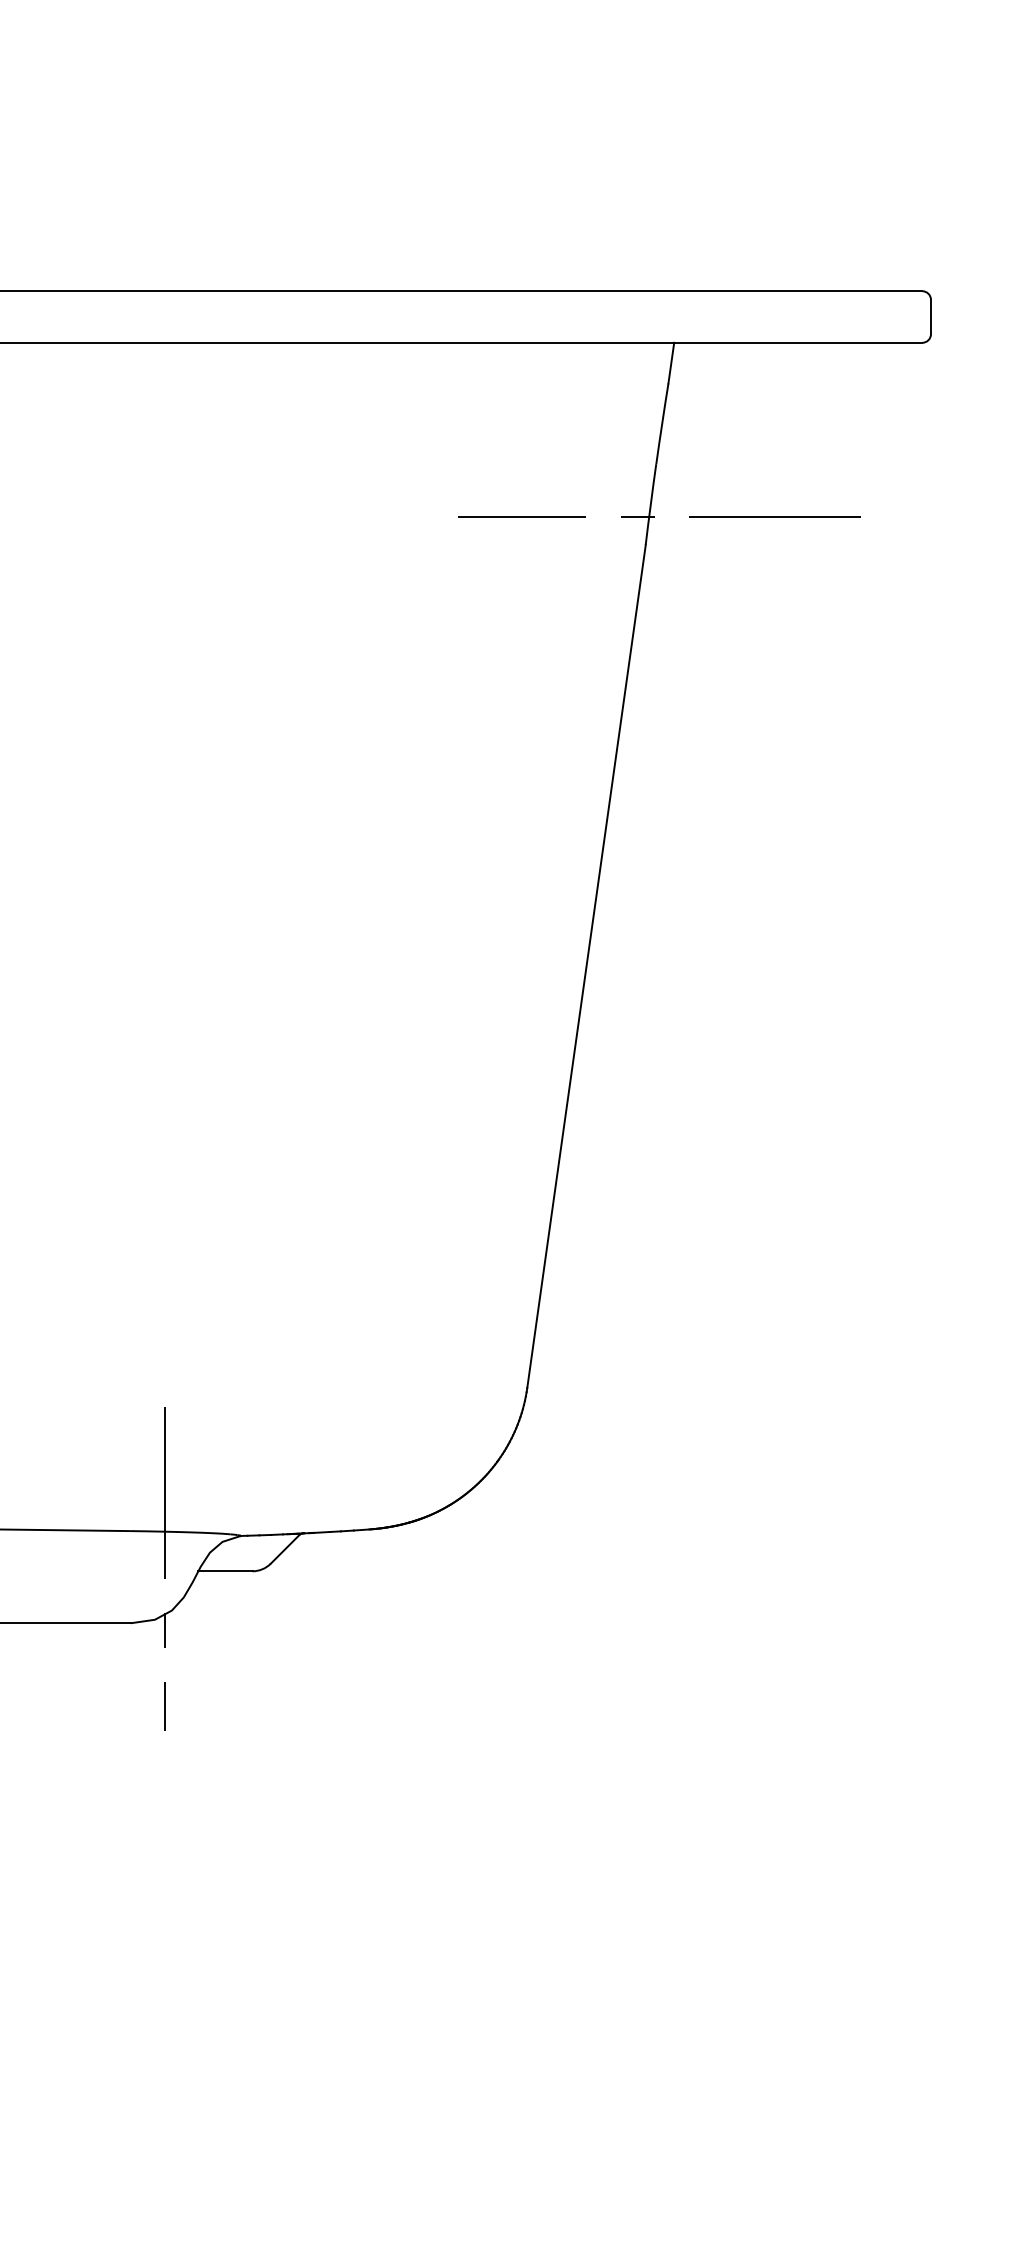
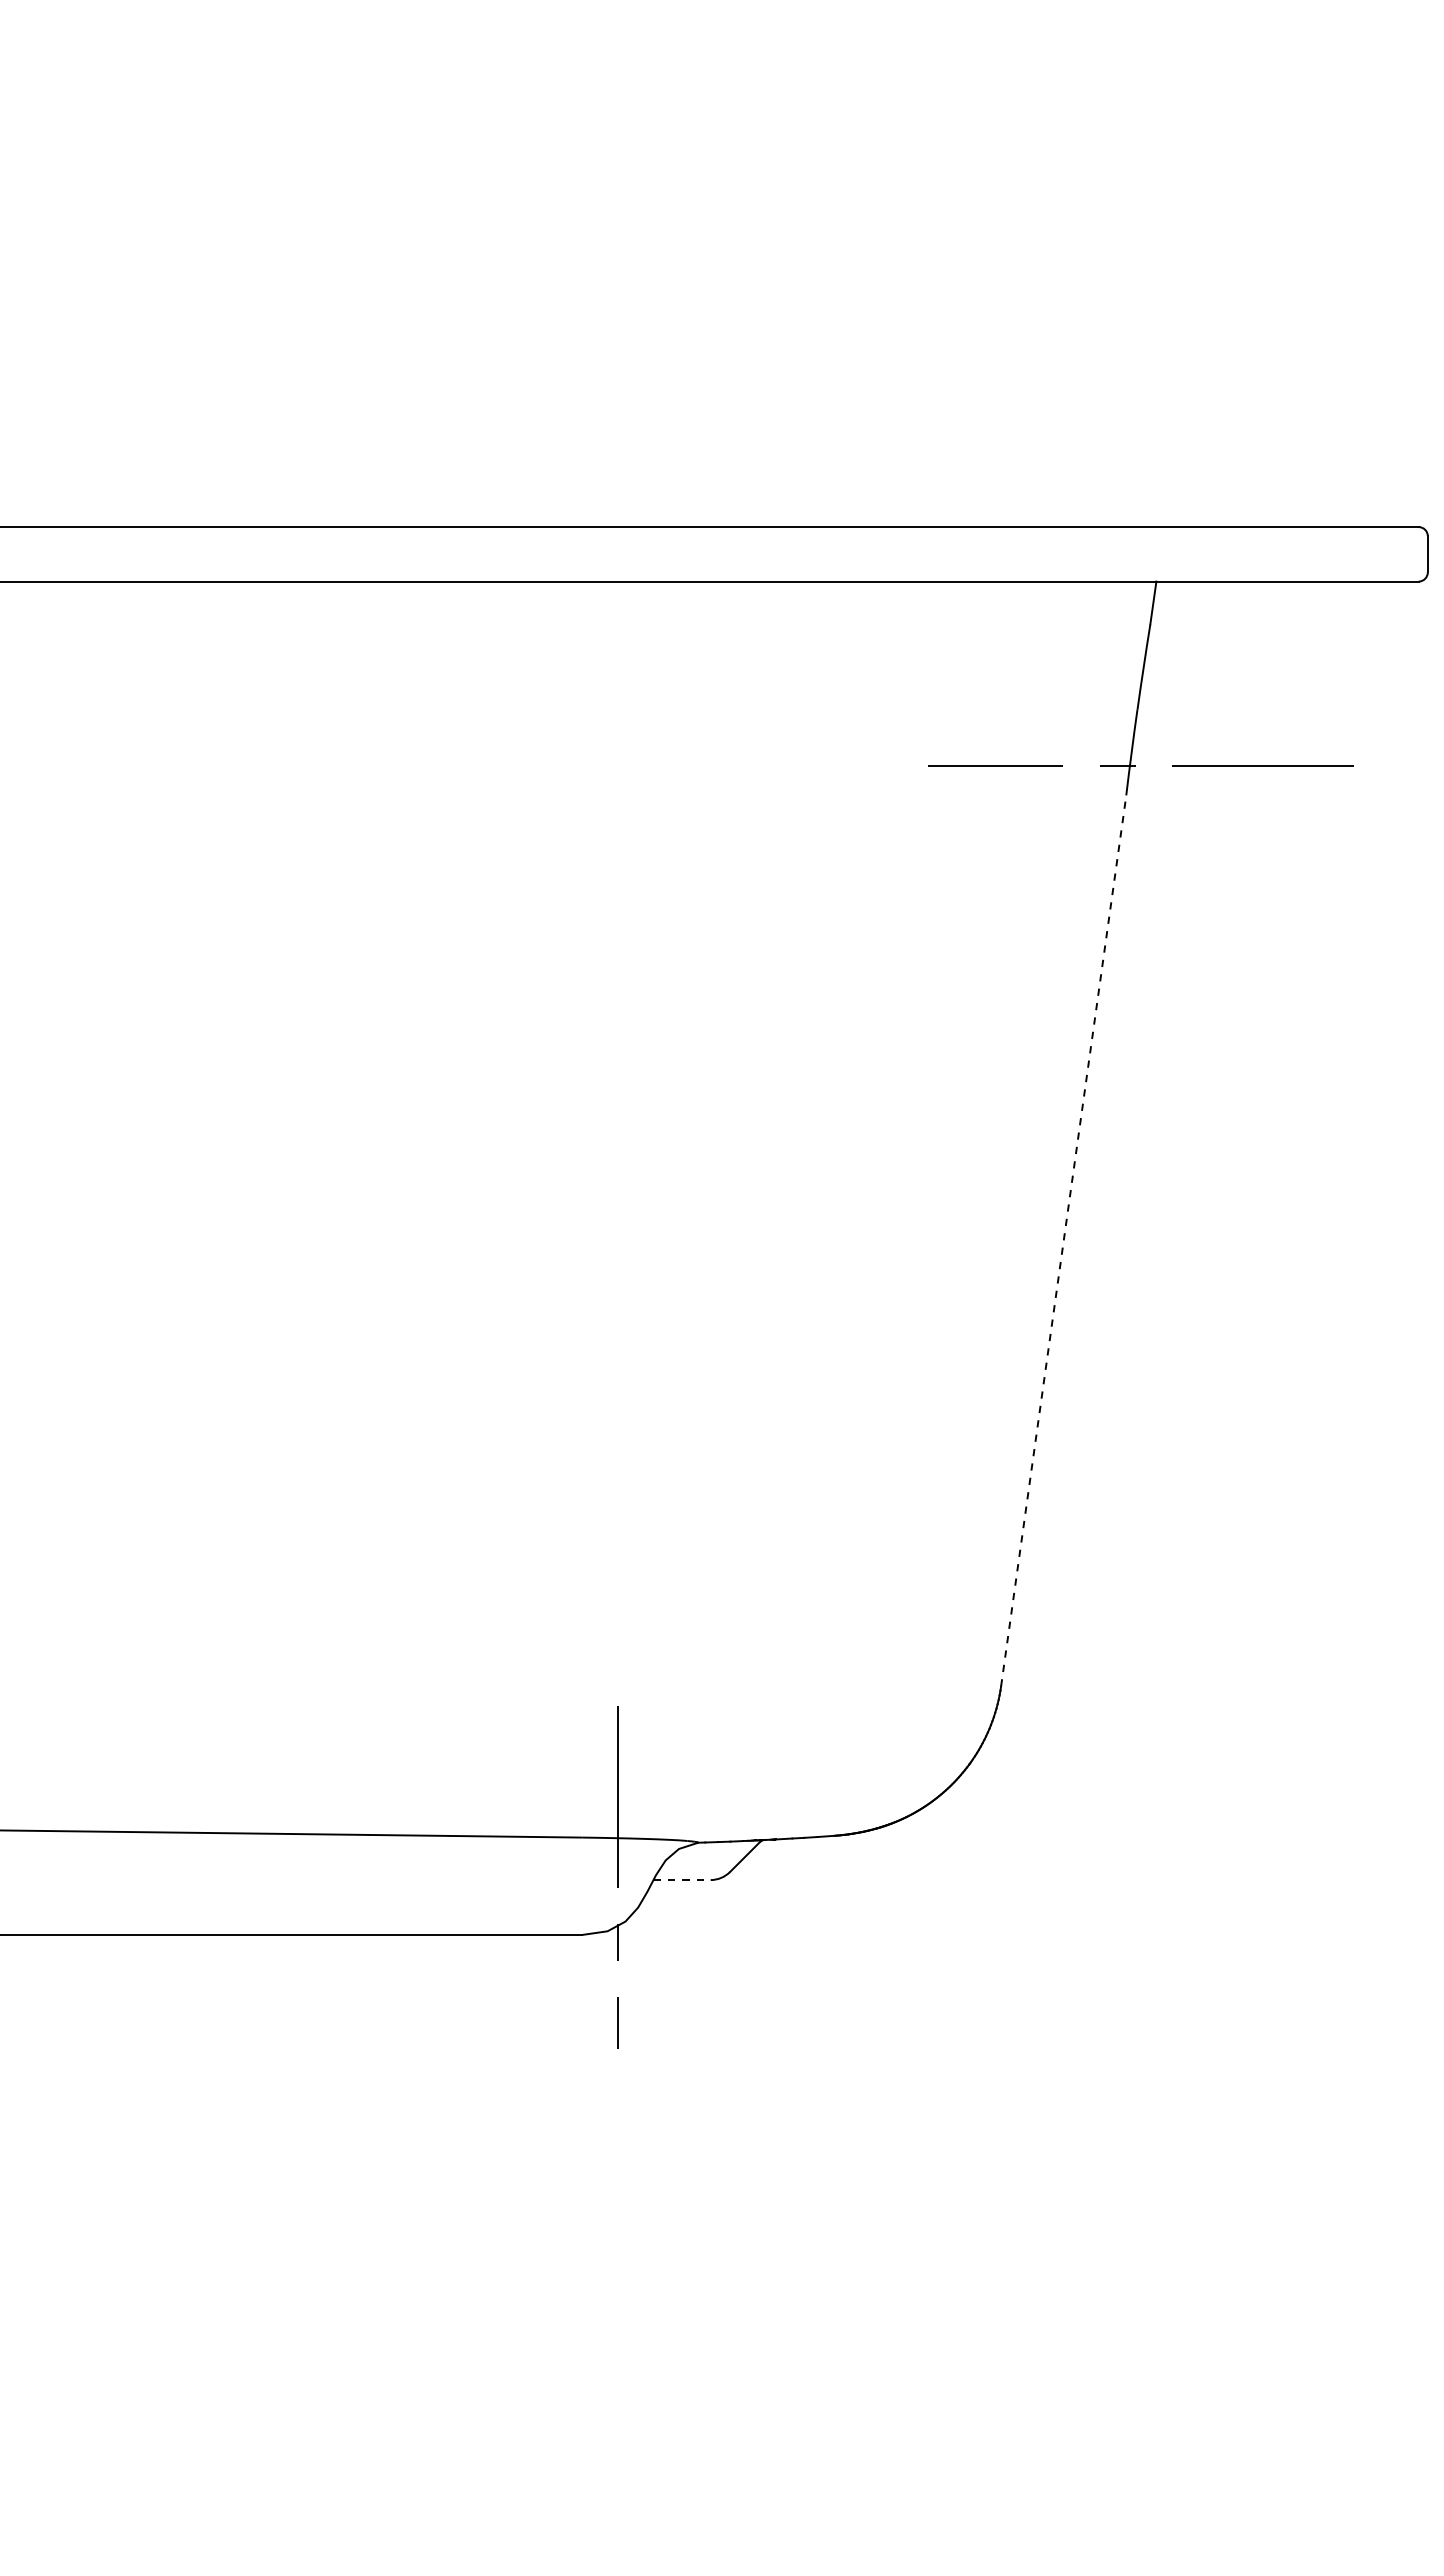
line: (586, 966) -> (1063, 1240), solid -> dashed
line: (225, 1571) -> (682, 1880), solid -> dashed

